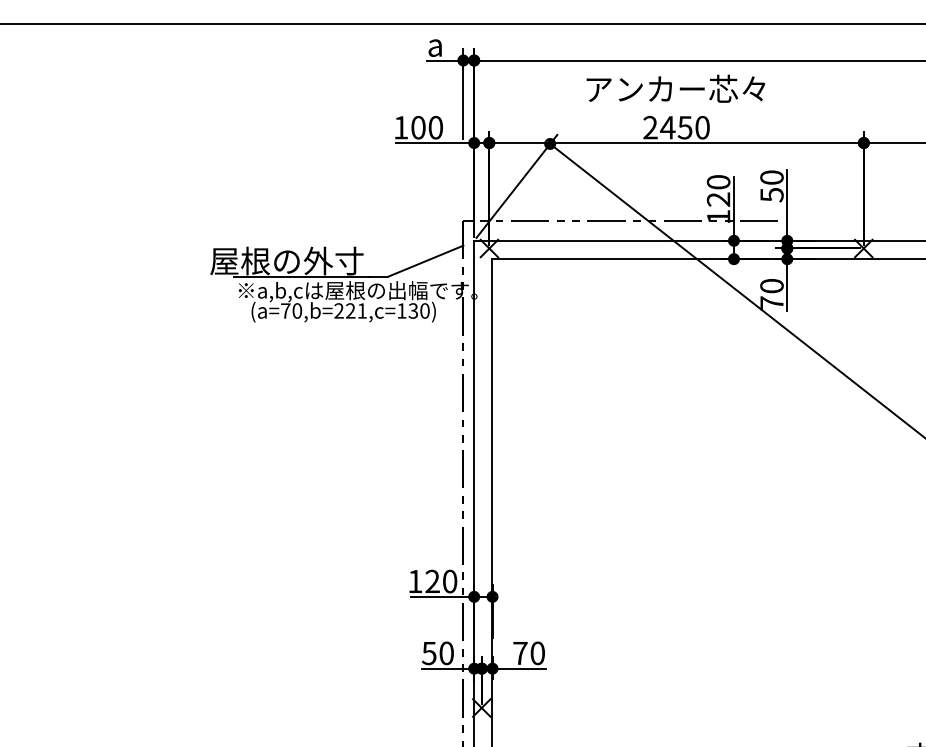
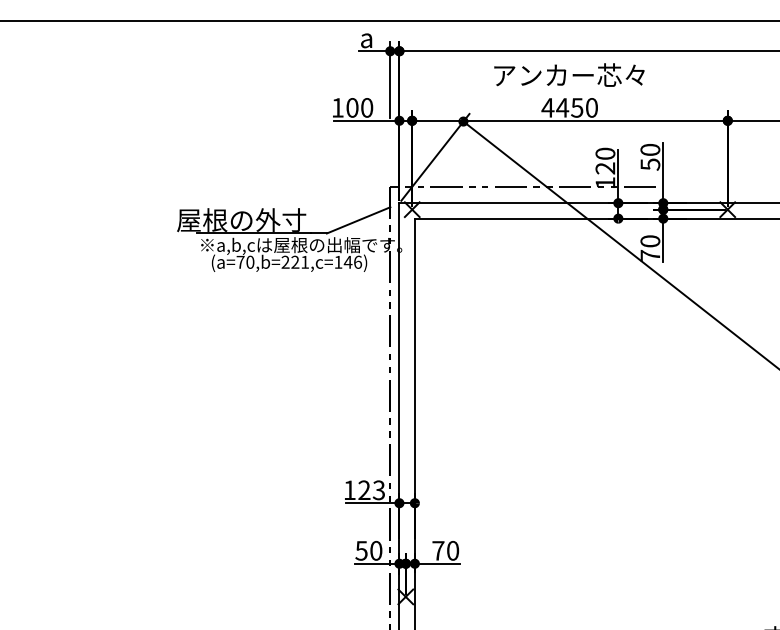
text: (650, 127) -> (548, 107), 2450 -> 4450
text: (418, 310) -> (352, 261), (a=70,b=221,c=130) -> (a=70,b=221,c=146)
text: (449, 581) -> (378, 490), 120 -> 123

